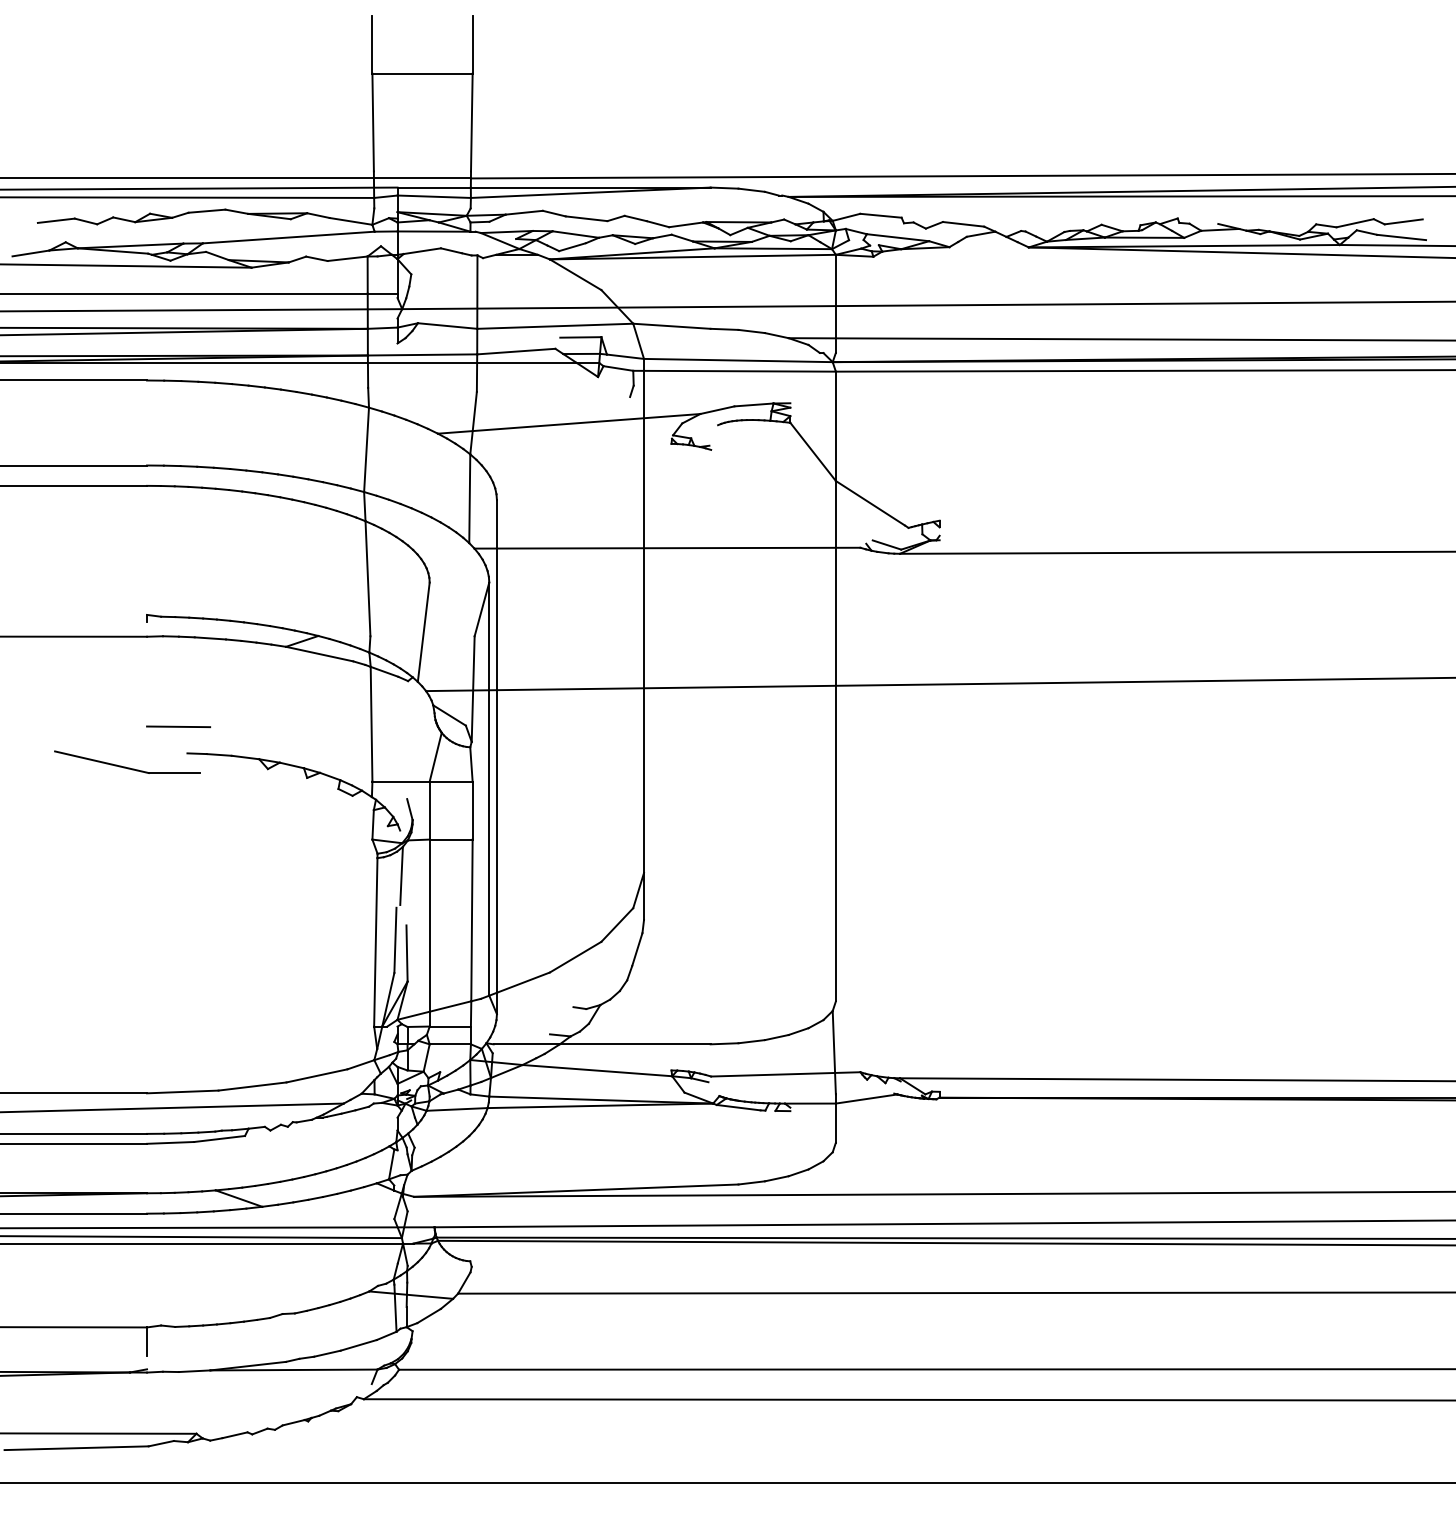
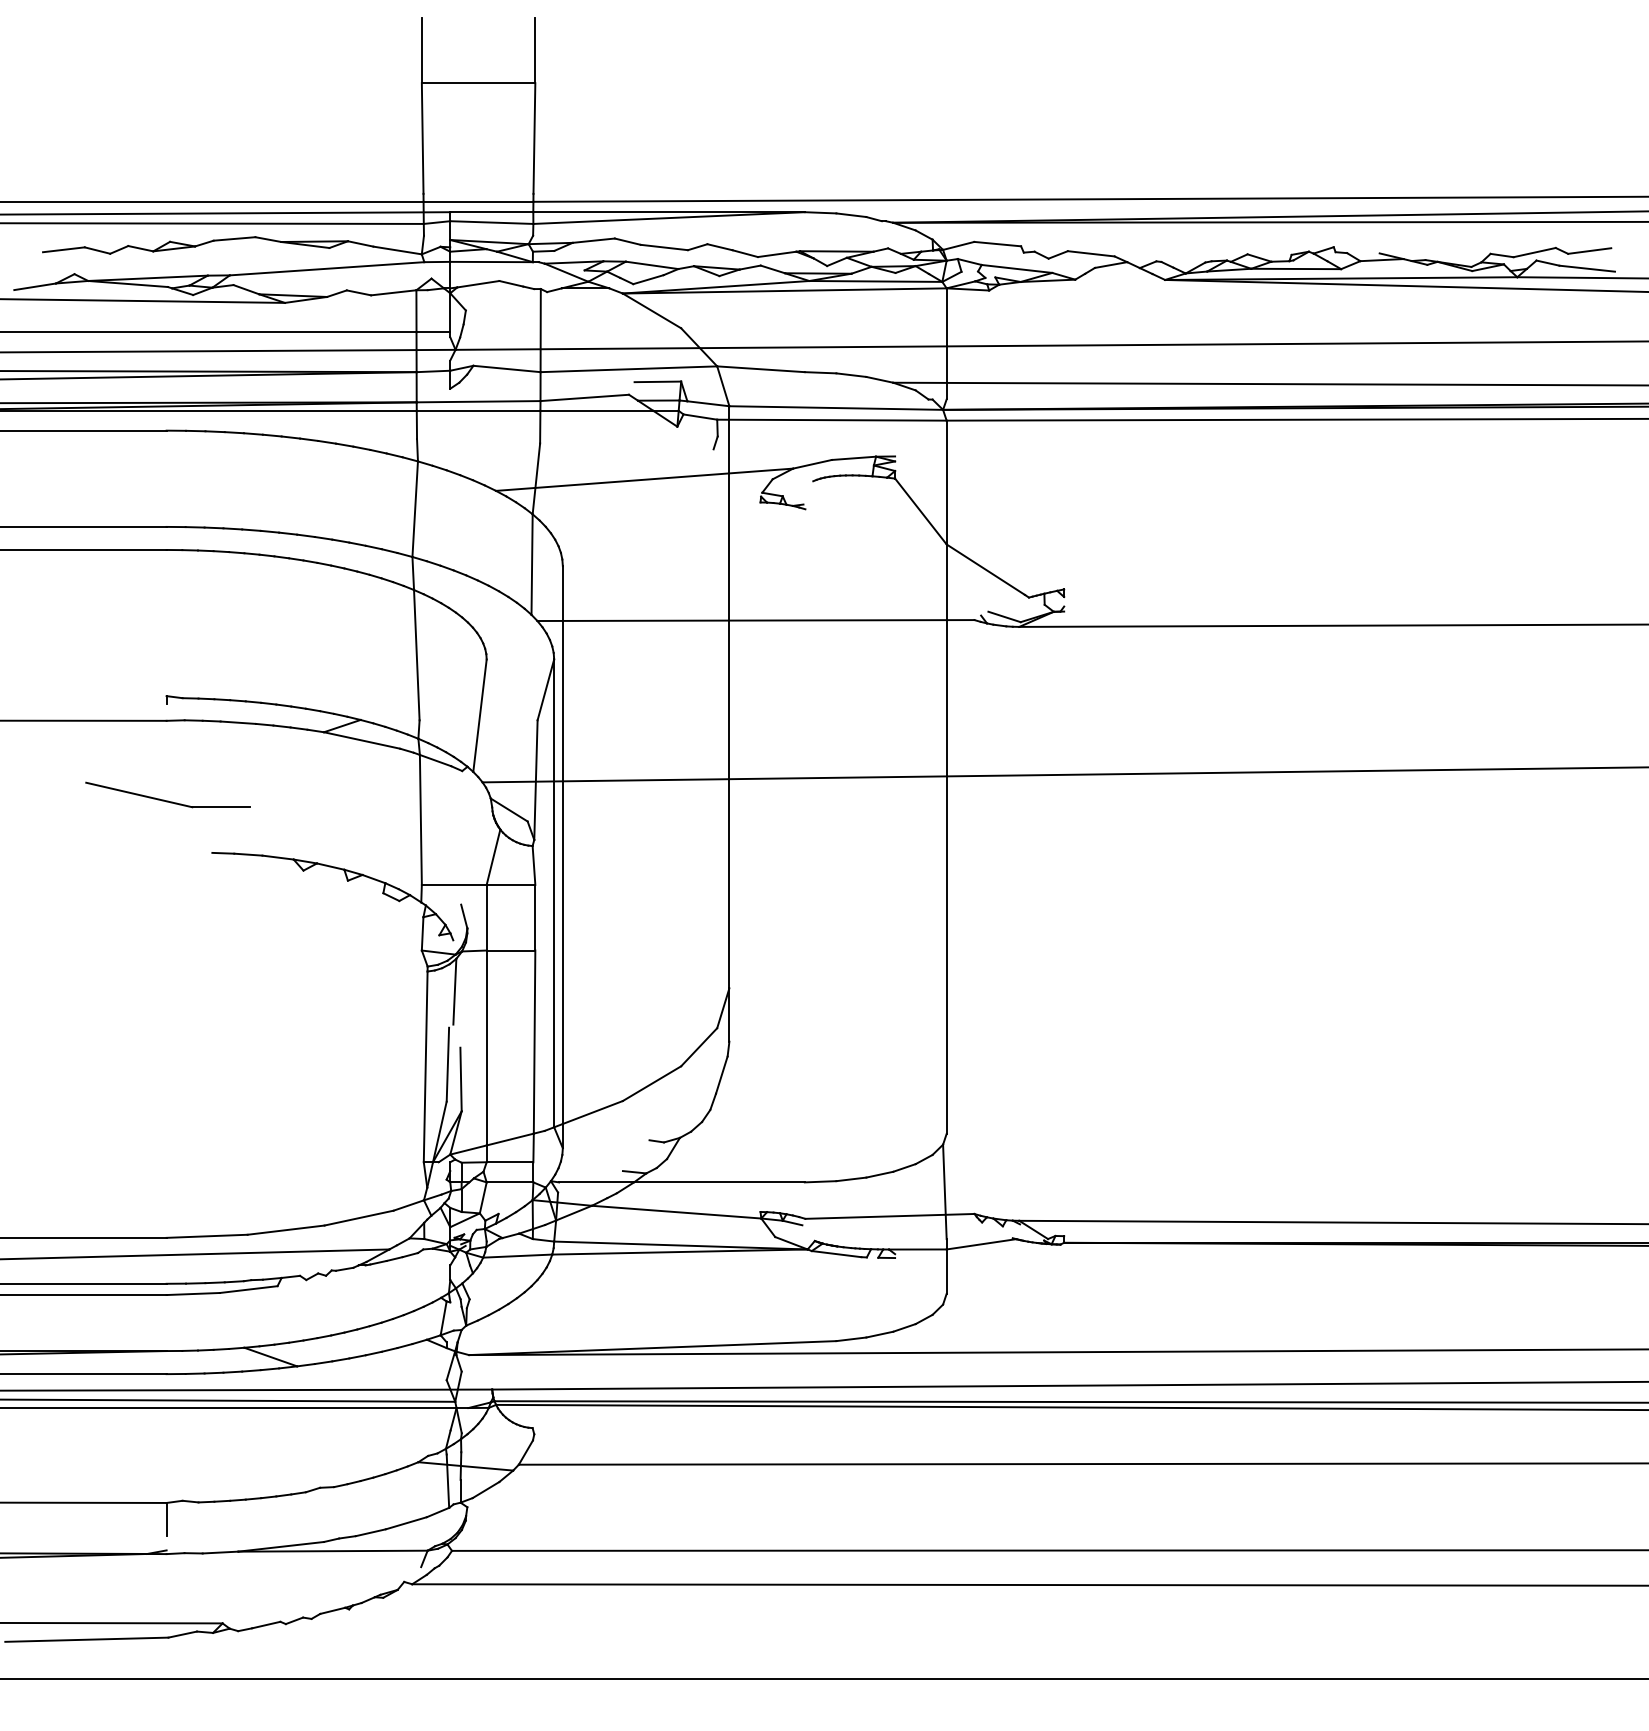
line: (178, 726) -> (202, 822), removed
part: (127, 761) -> (168, 794), moved

